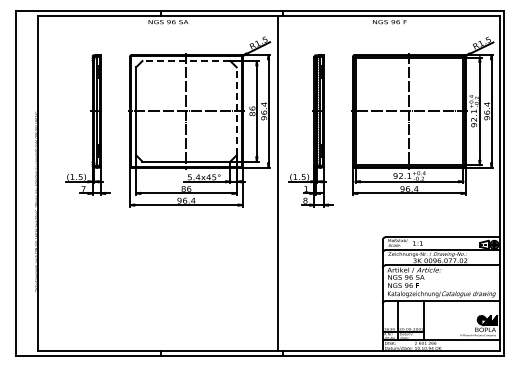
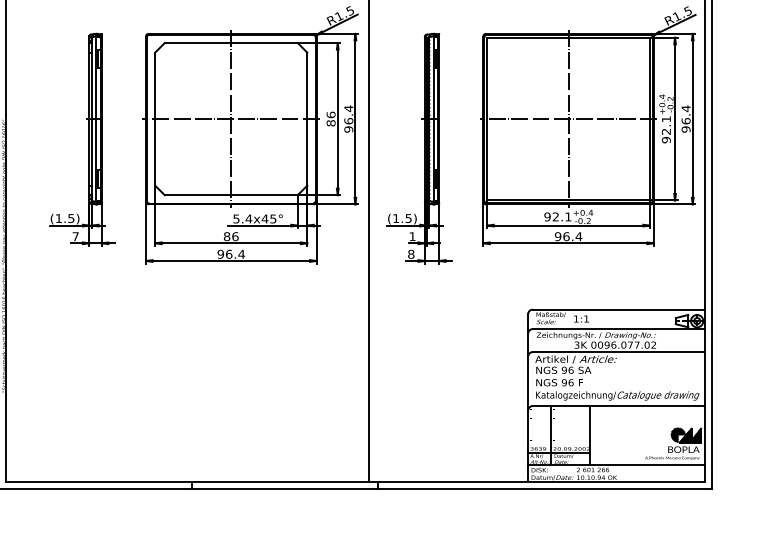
line: (186, 61) -> (231, 43), dashed -> solid
line: (236, 111) -> (306, 119), dashed -> solid

